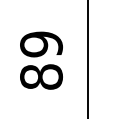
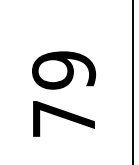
text: (41, 76) -> (64, 118), 89 -> 79

